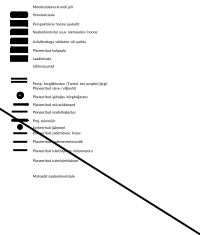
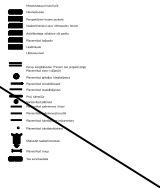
part: (35, 188) -> (28, 150), added

